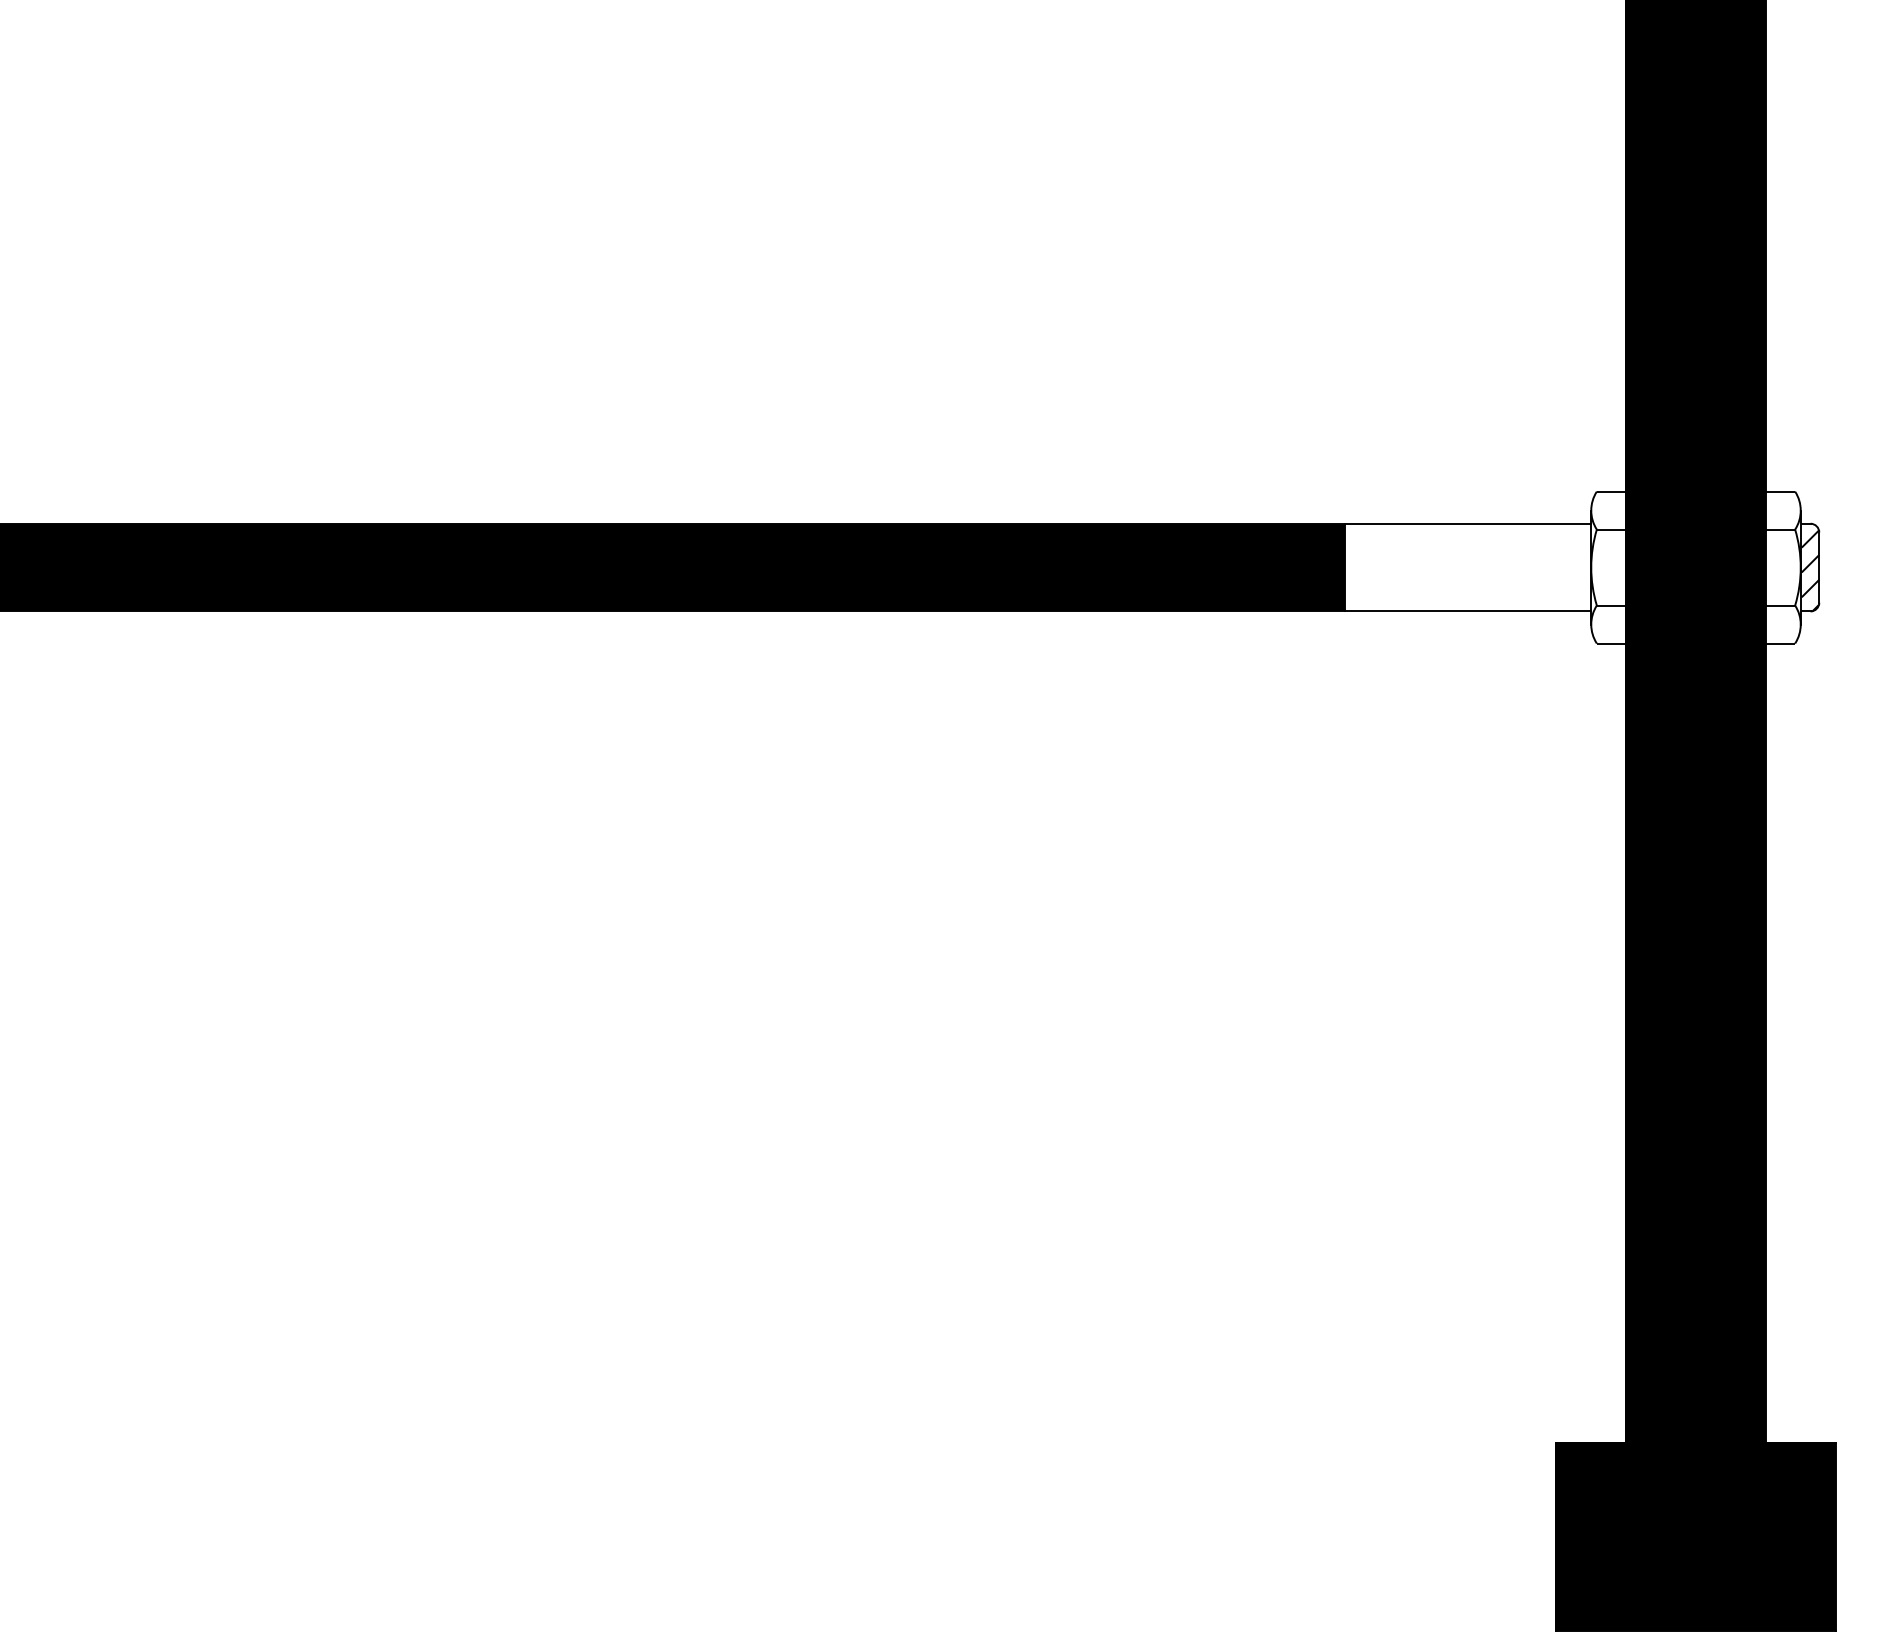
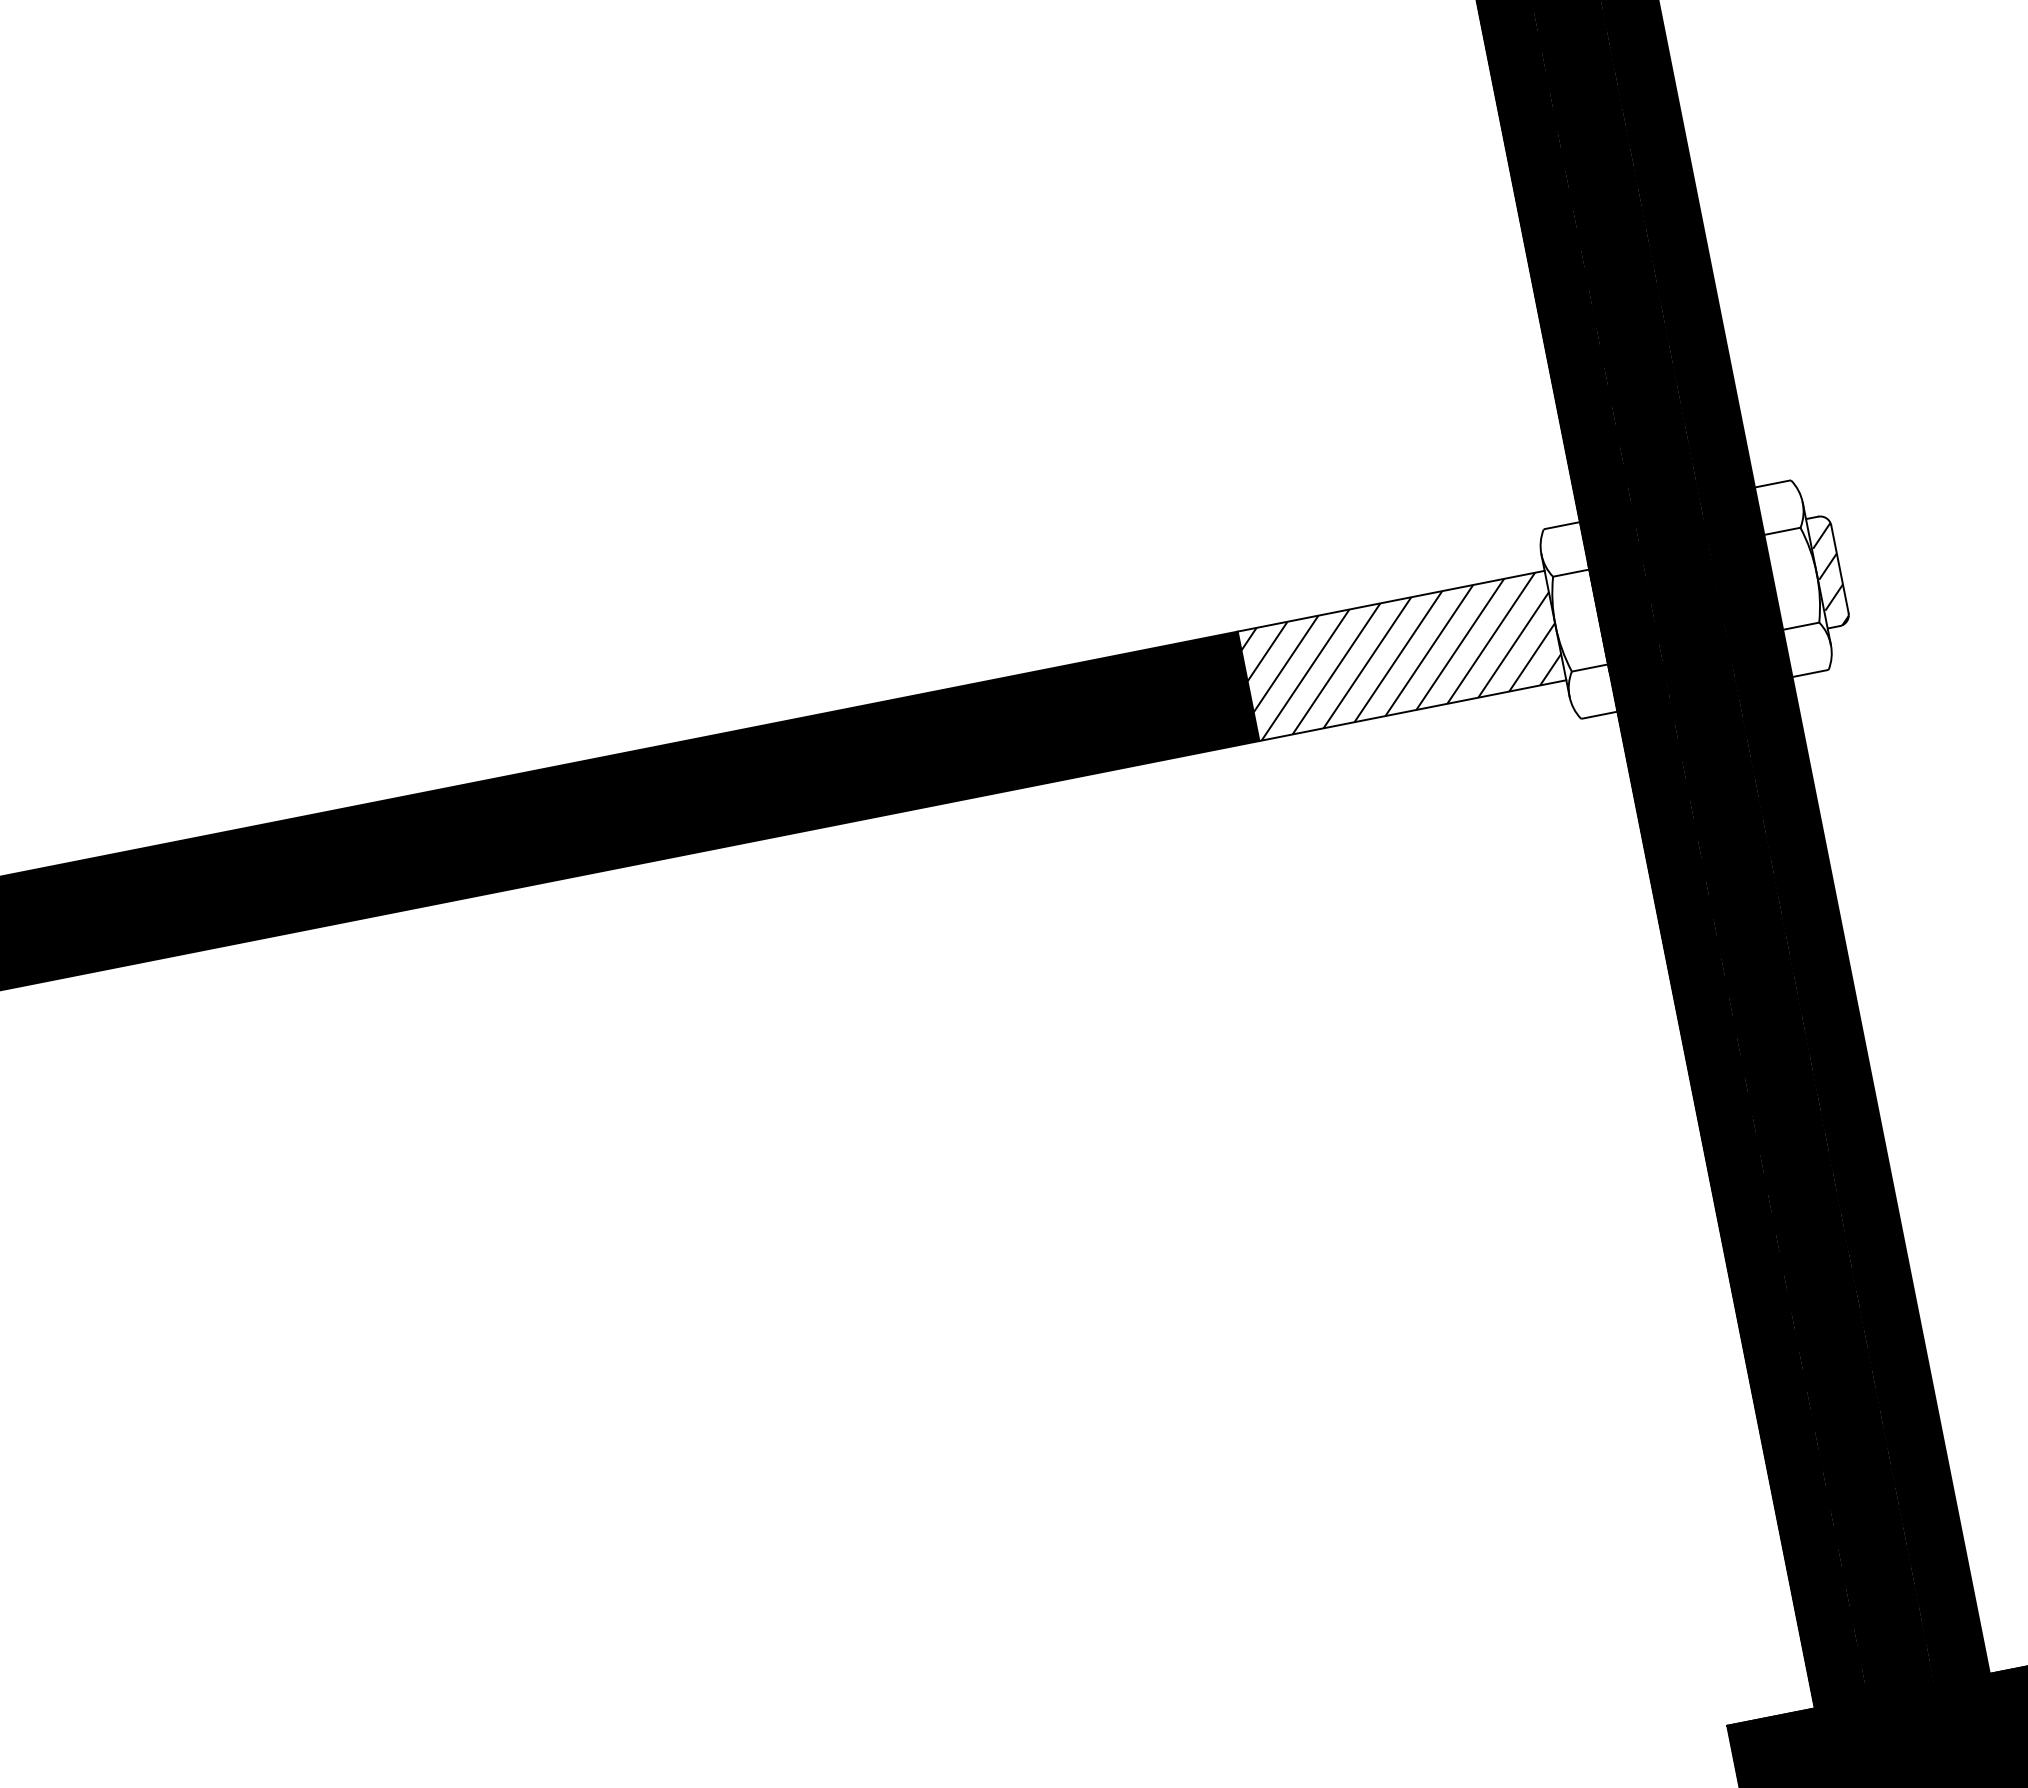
hatch: (1468, 567) -> (1402, 655), added

